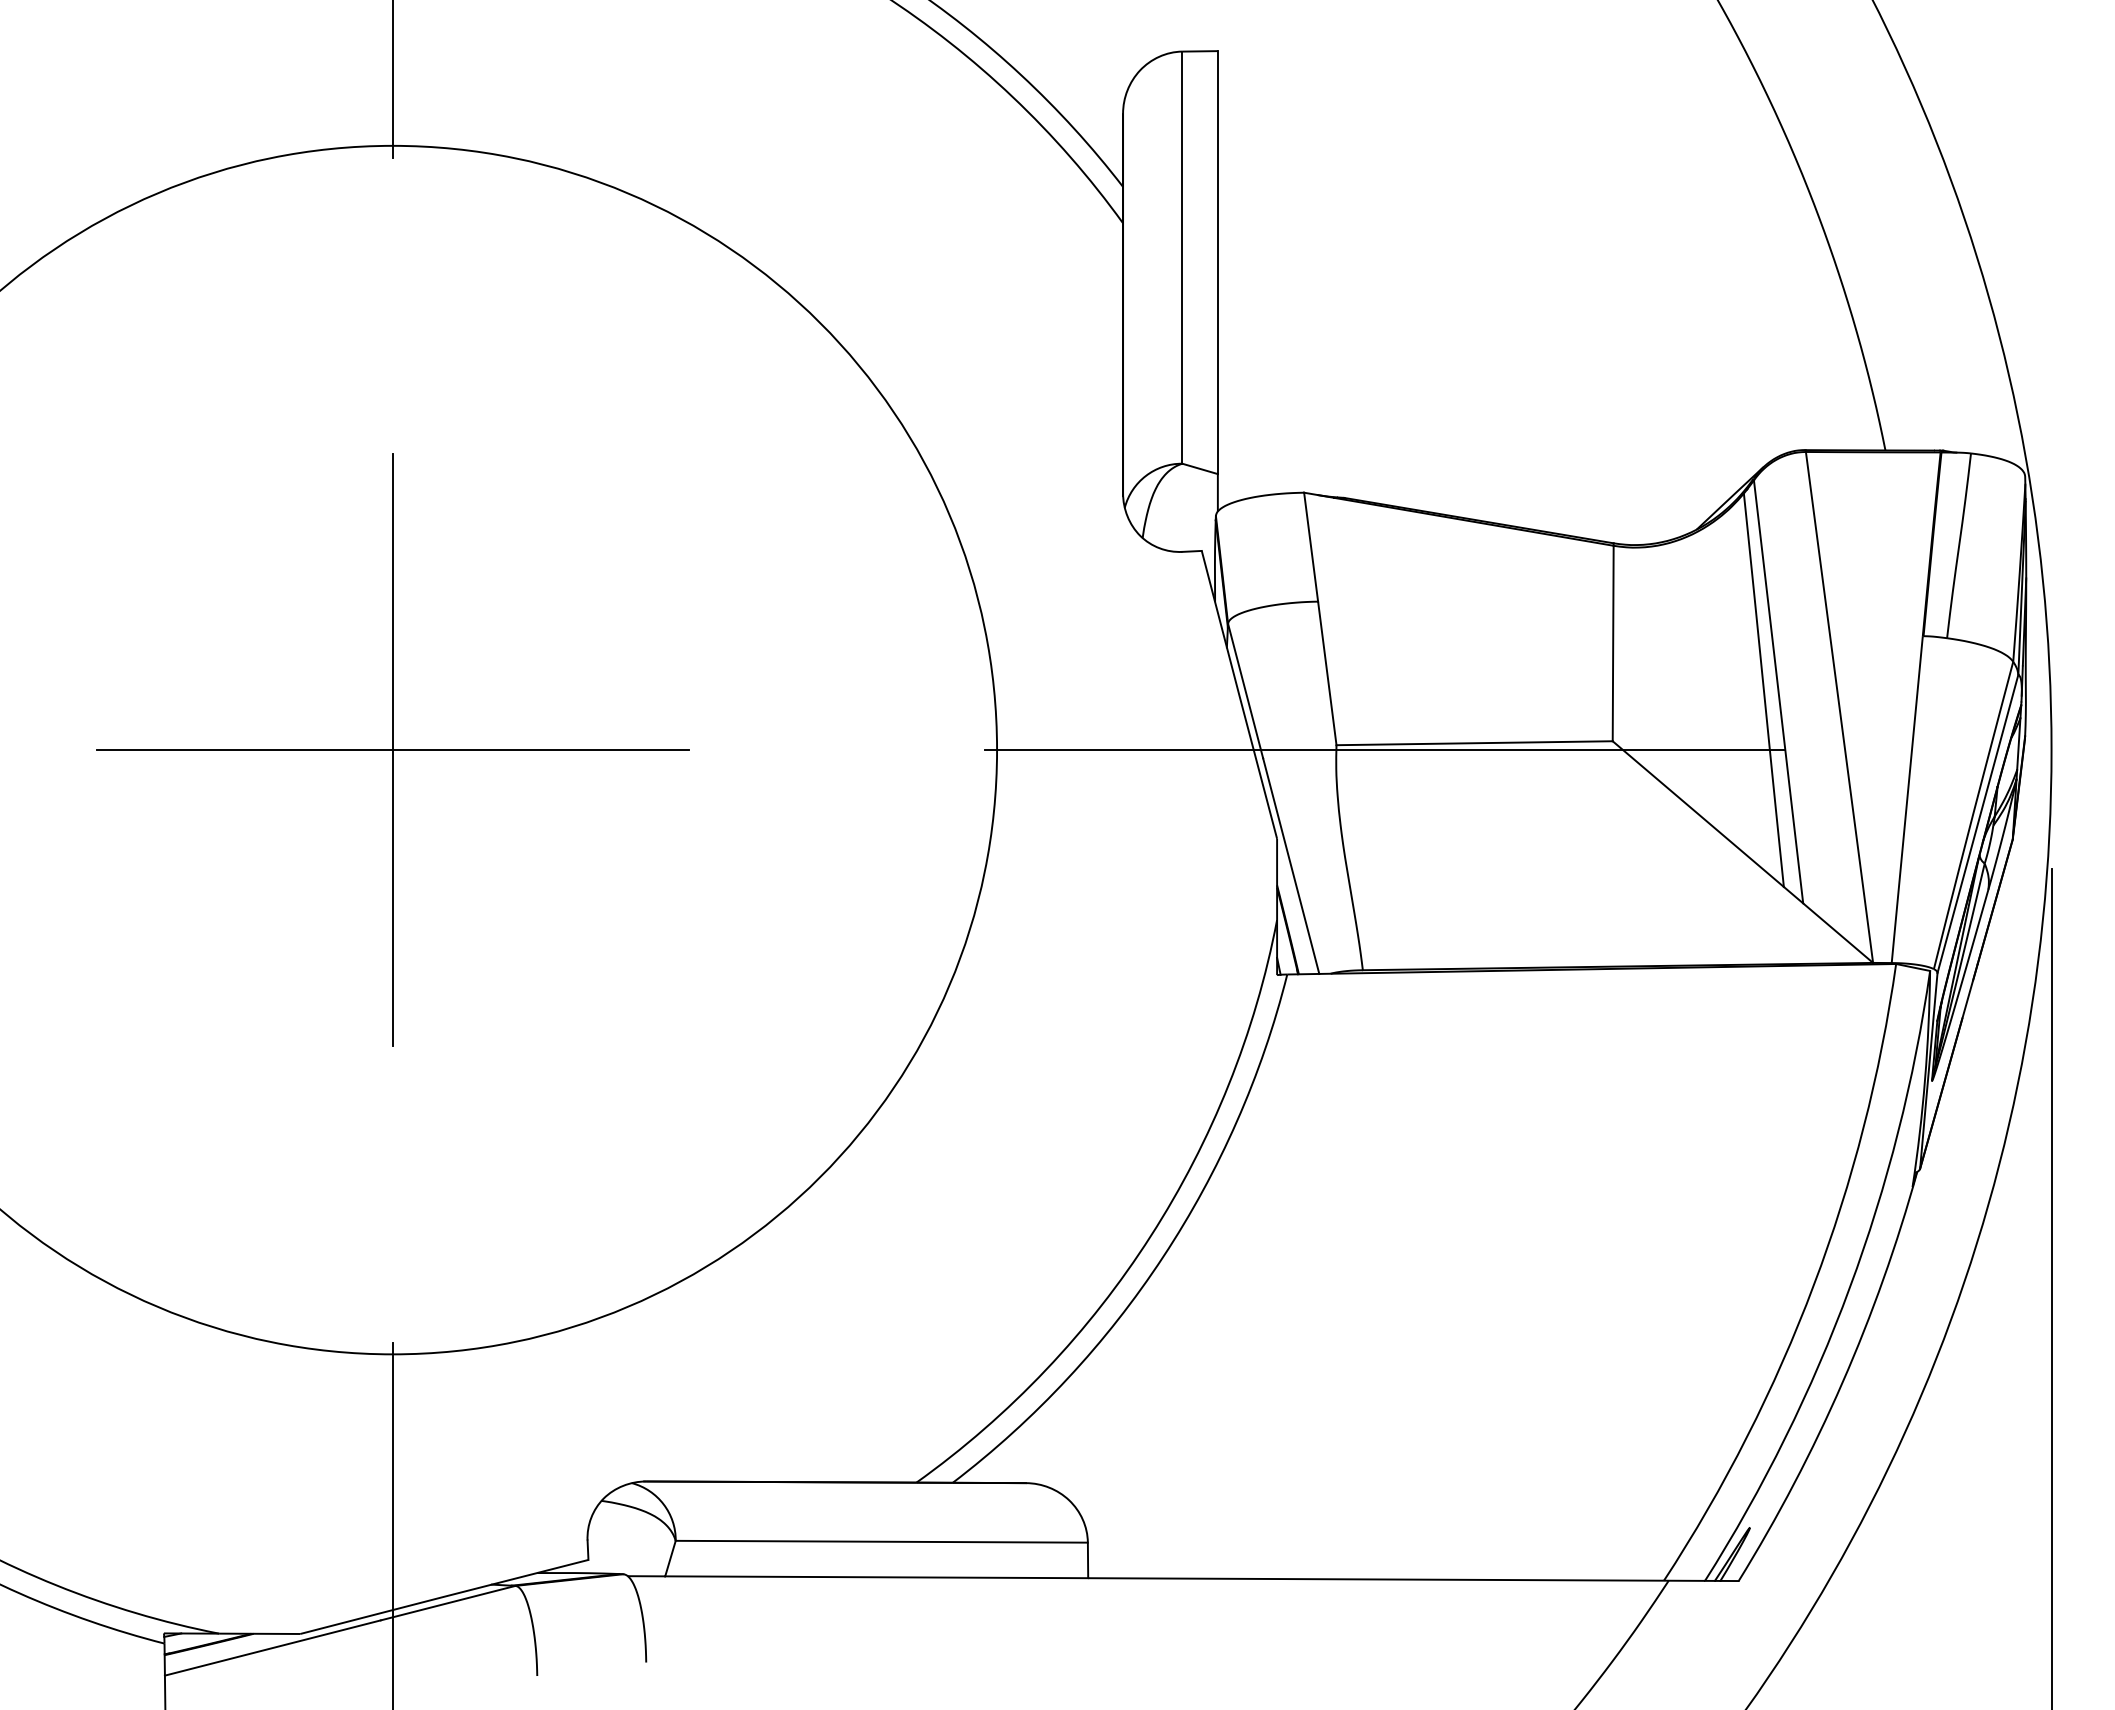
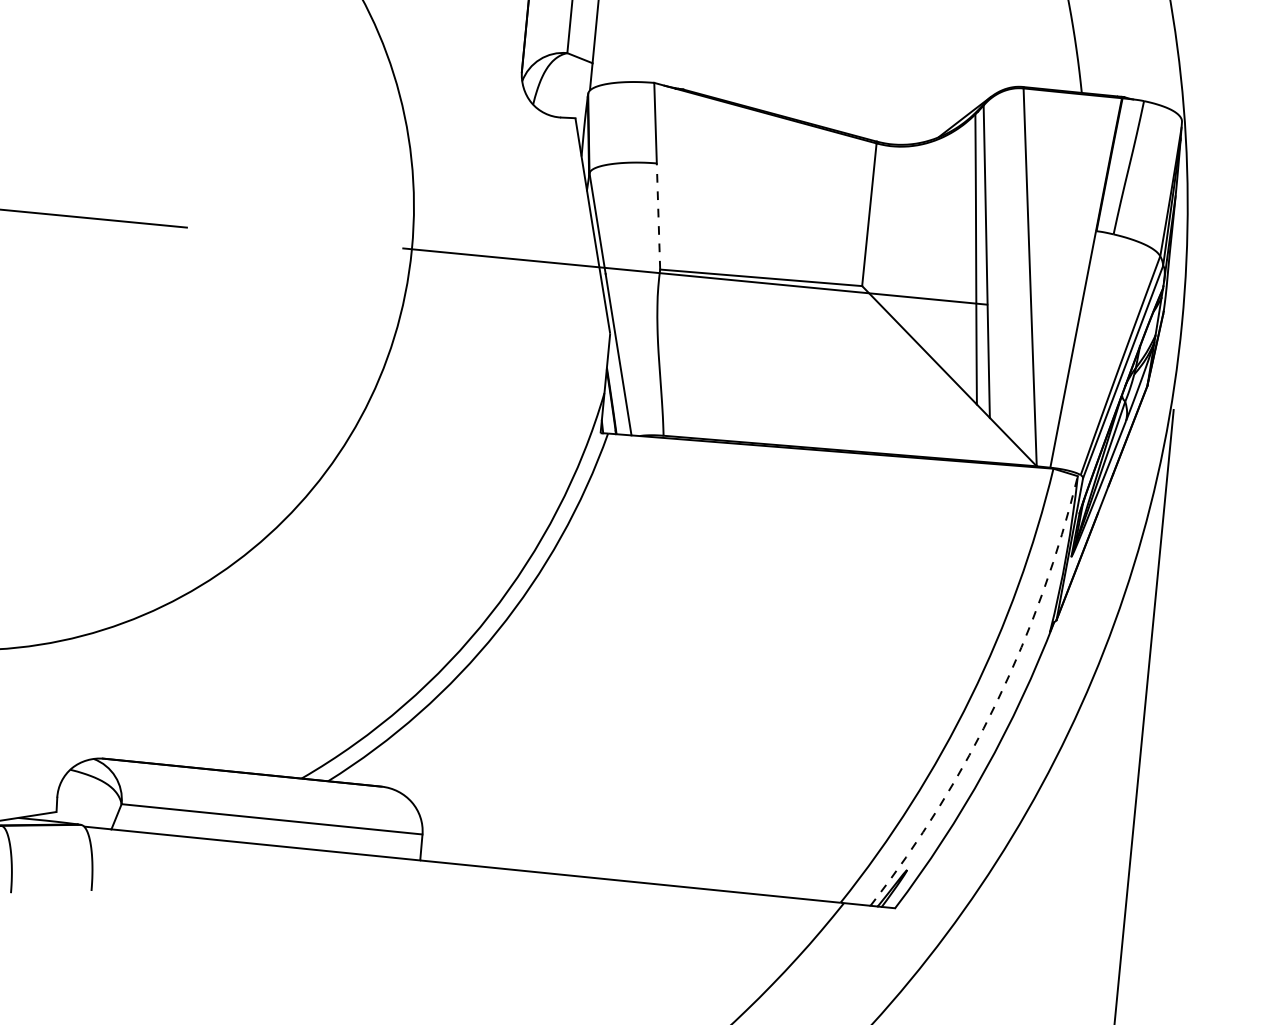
line: (1327, 672) -> (658, 215), solid -> dashed
arc: (1849, 1287) -> (996, 701), solid -> dashed

